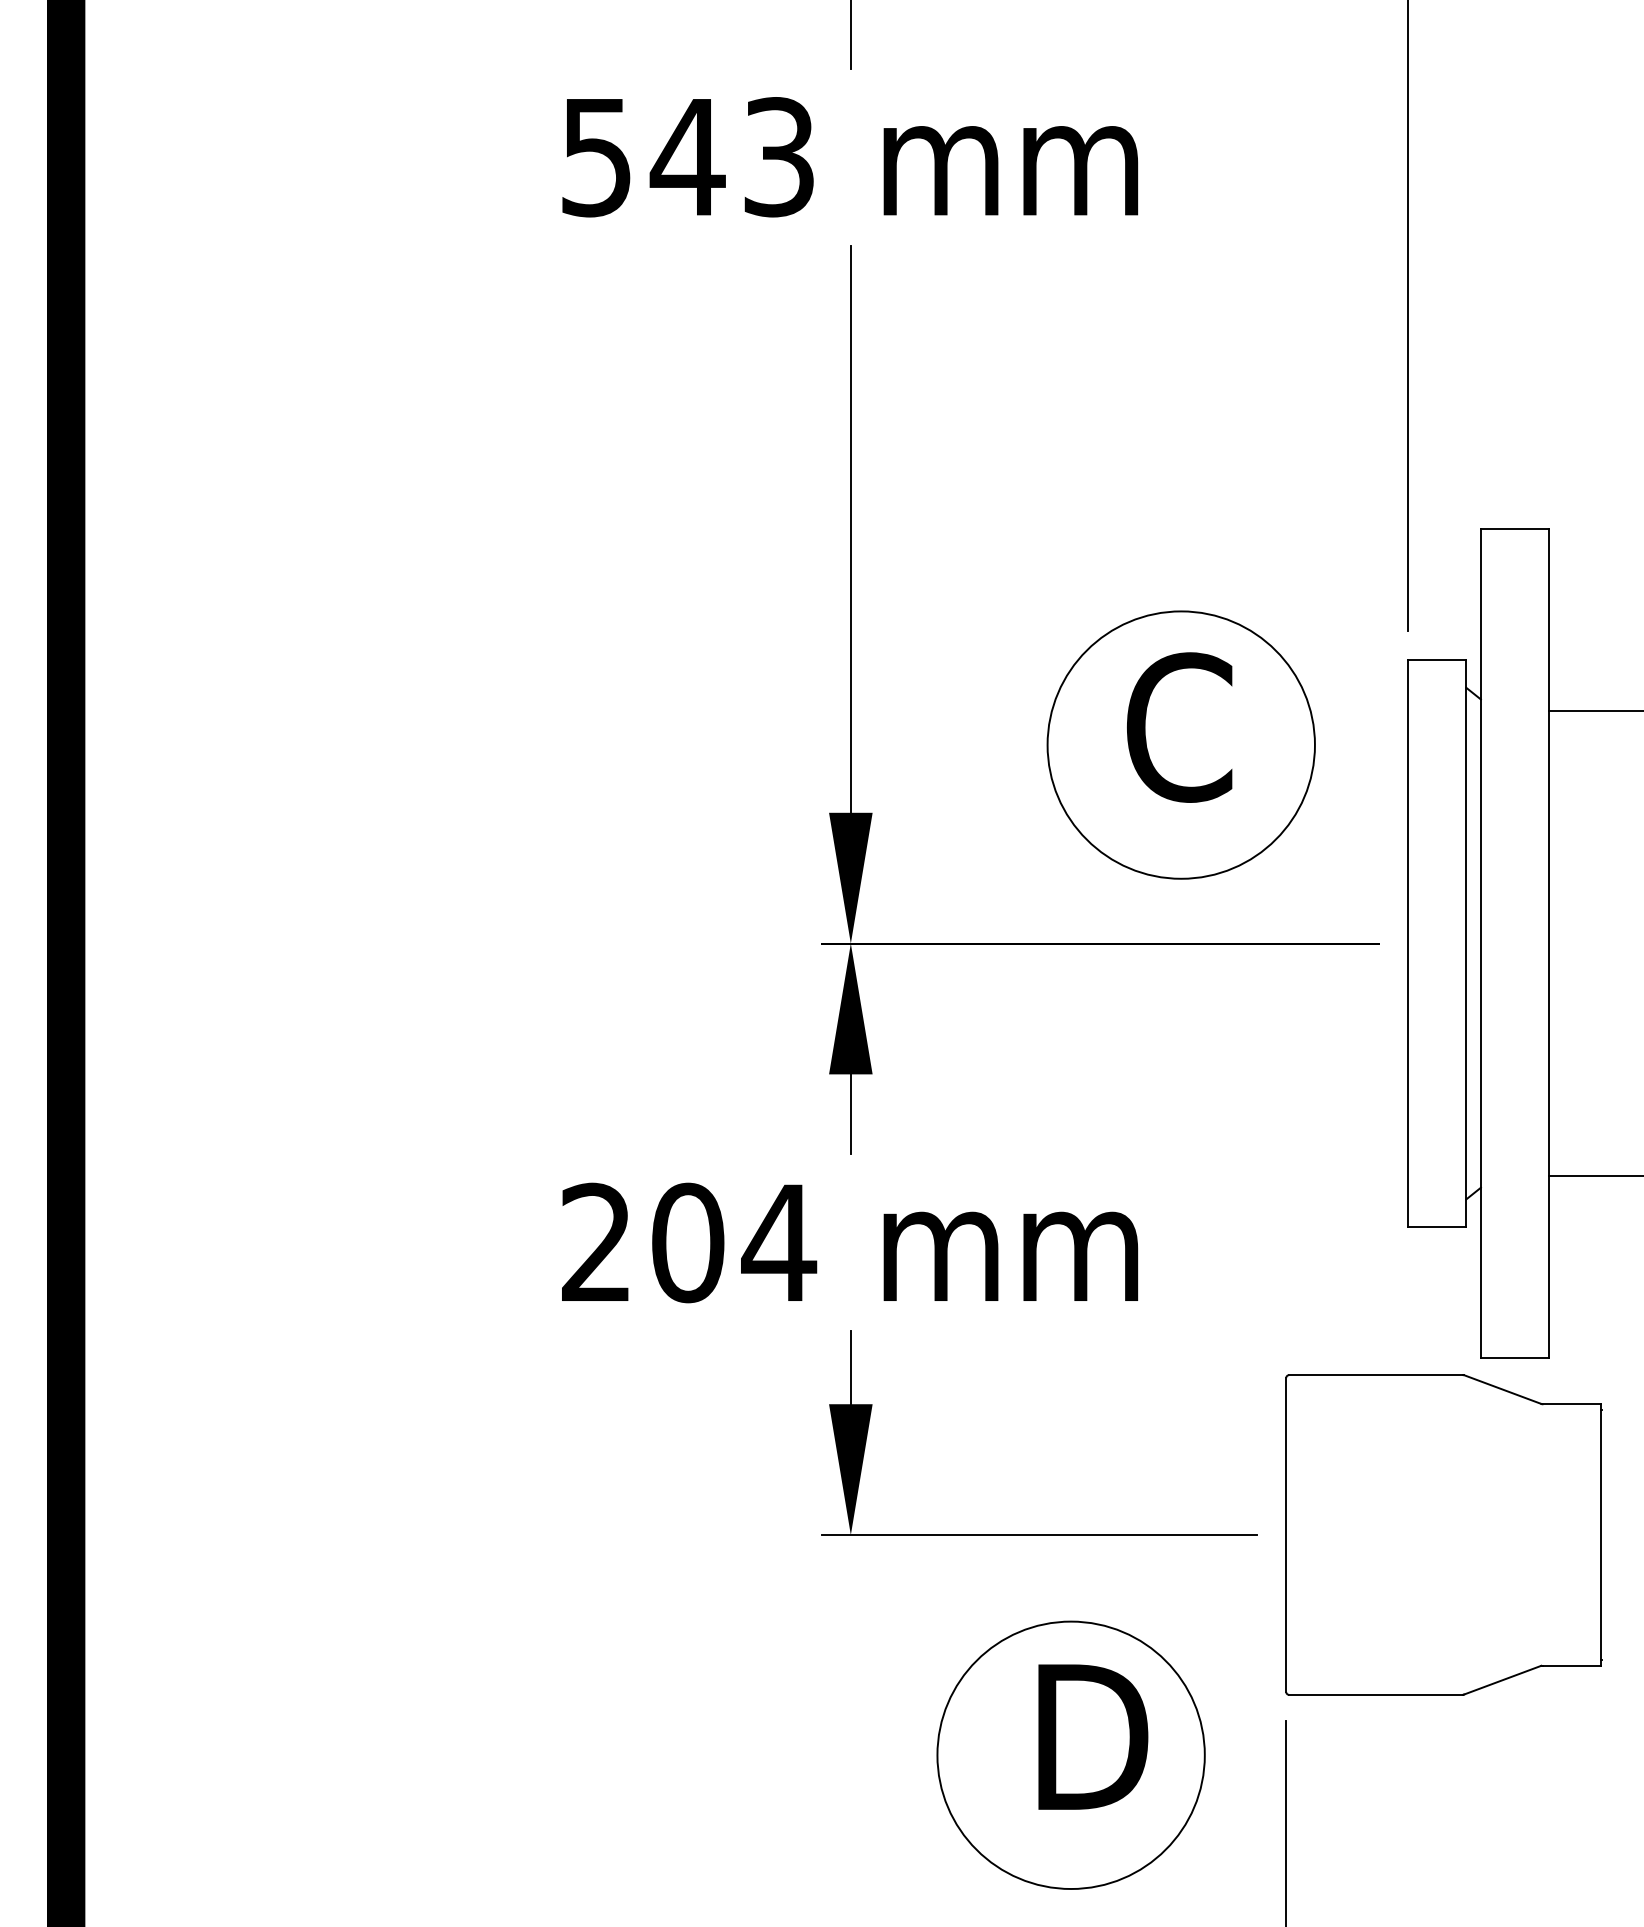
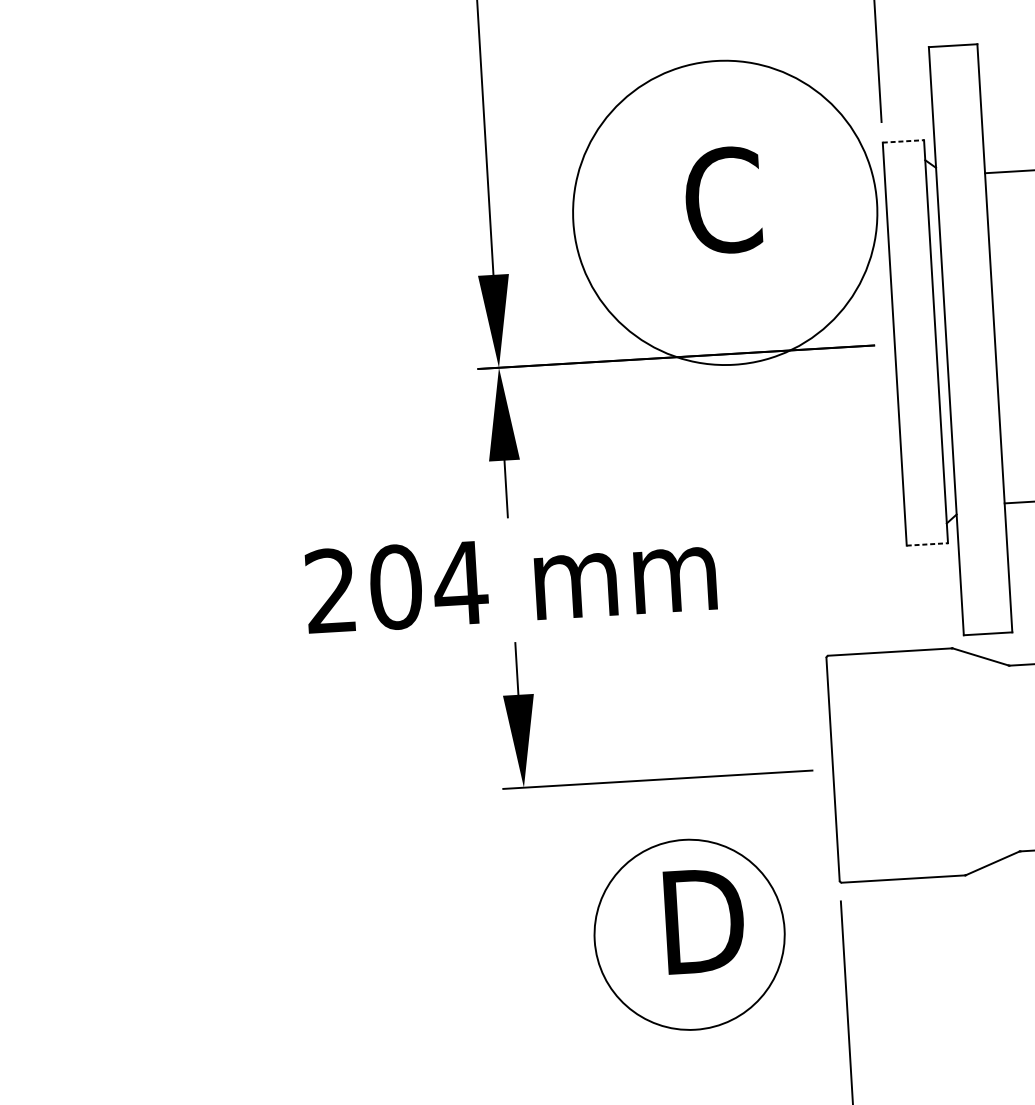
line: (1437, 659) -> (903, 141), solid -> dashed
circle: (1180, 744) -> (724, 212), size x1.6
line: (1437, 1227) -> (927, 544), solid -> dashed

